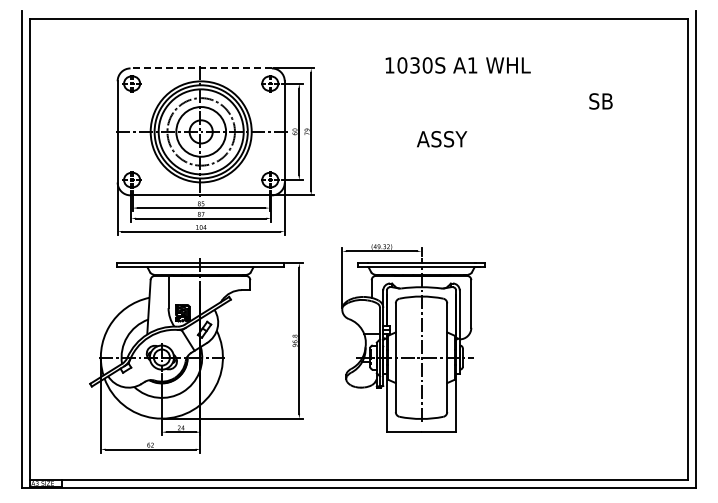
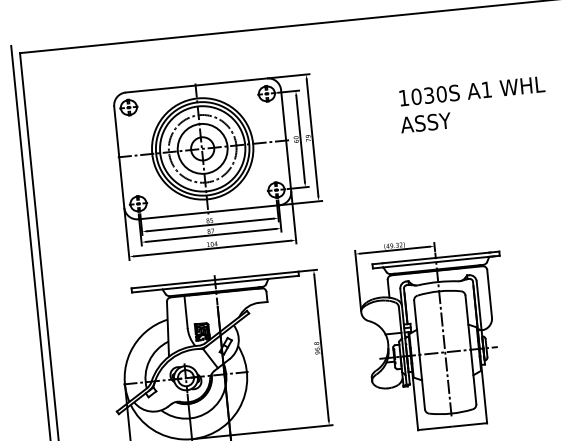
text: (457, 65) -> (471, 91), moved
line: (201, 68) -> (196, 85), dashed -> solid
text: (442, 139) -> (426, 123), moved

